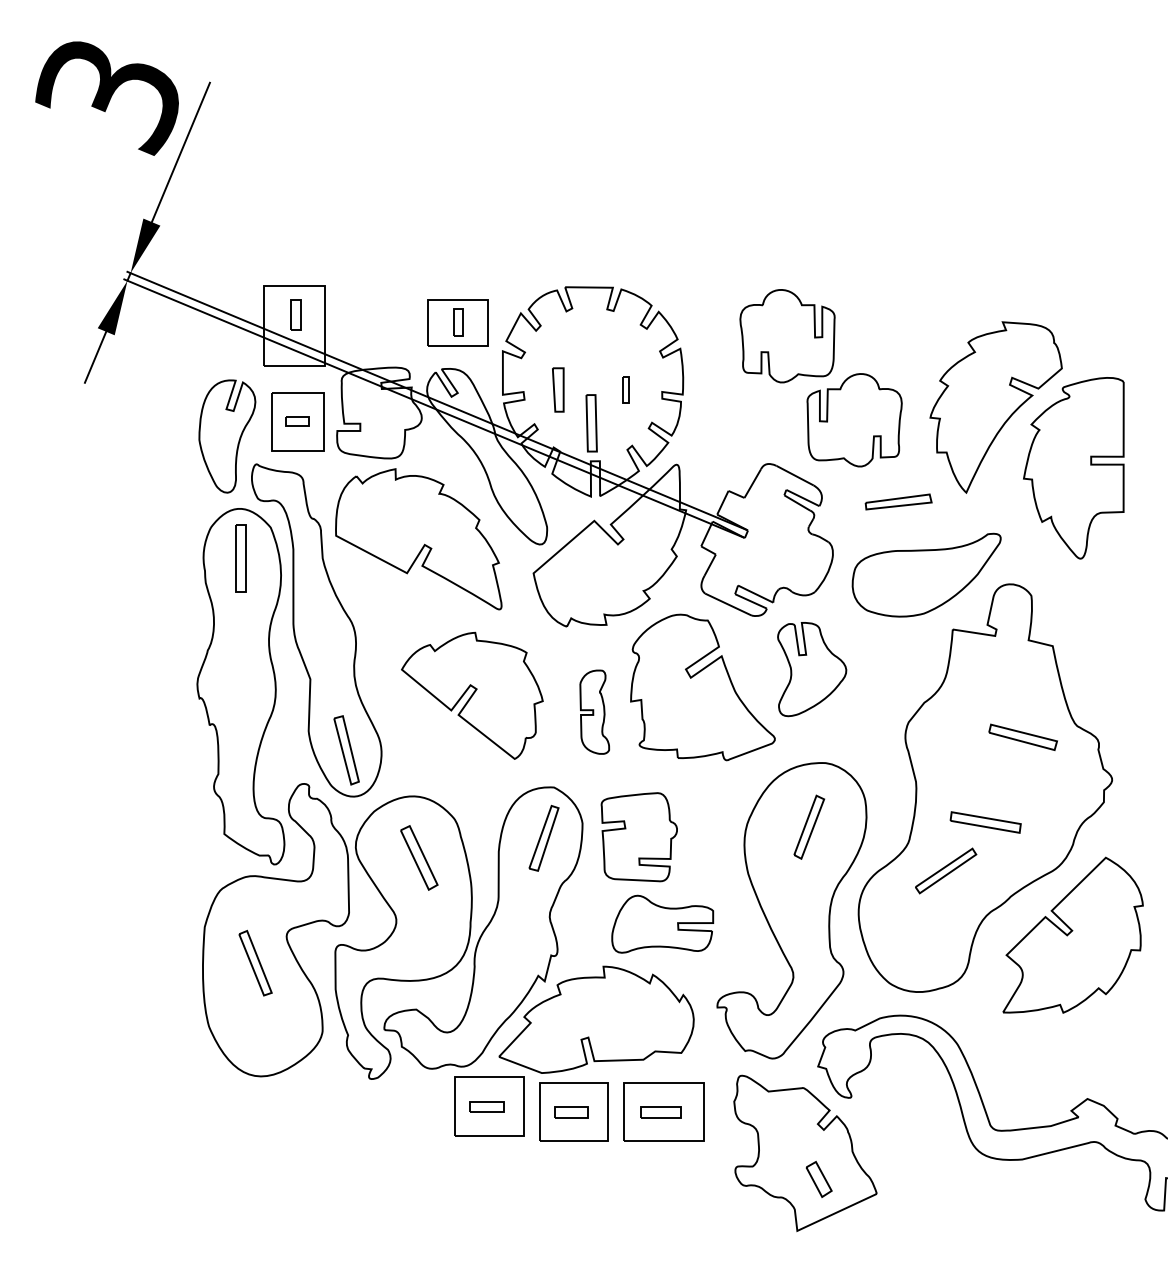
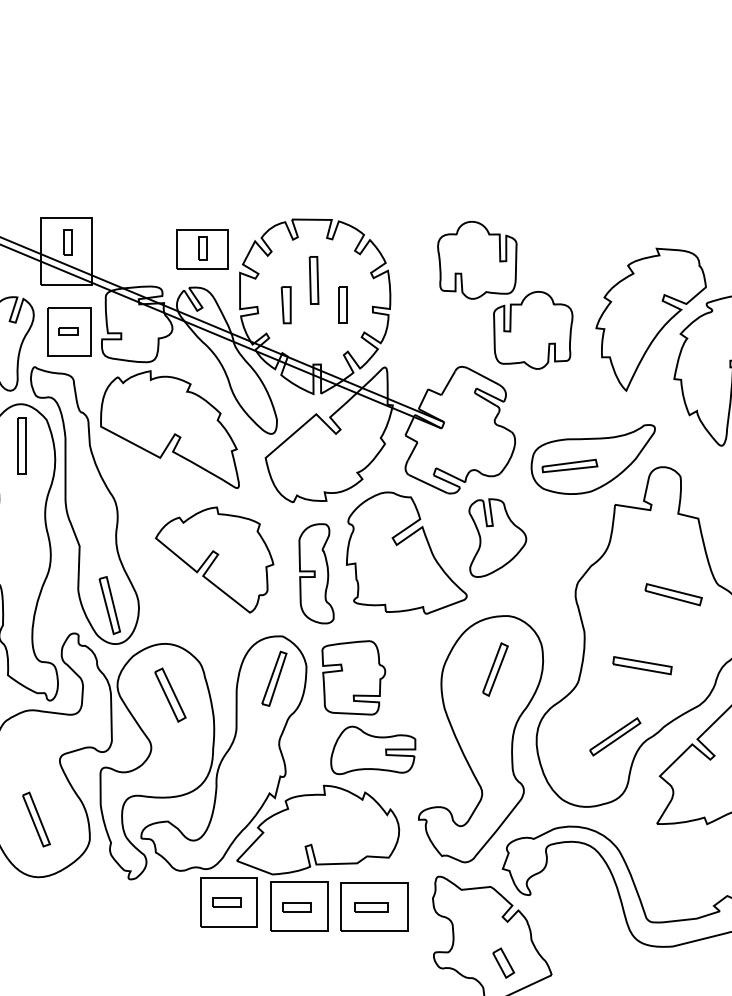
part: (625, 389) -> (342, 304), size x1.67
part: (591, 423) -> (313, 280), moved
part: (898, 501) -> (569, 465), moved
part: (594, 711) -> (316, 573), size x1.43
part: (946, 870) -> (615, 736), moved
part: (255, 962) -> (36, 818), moved

